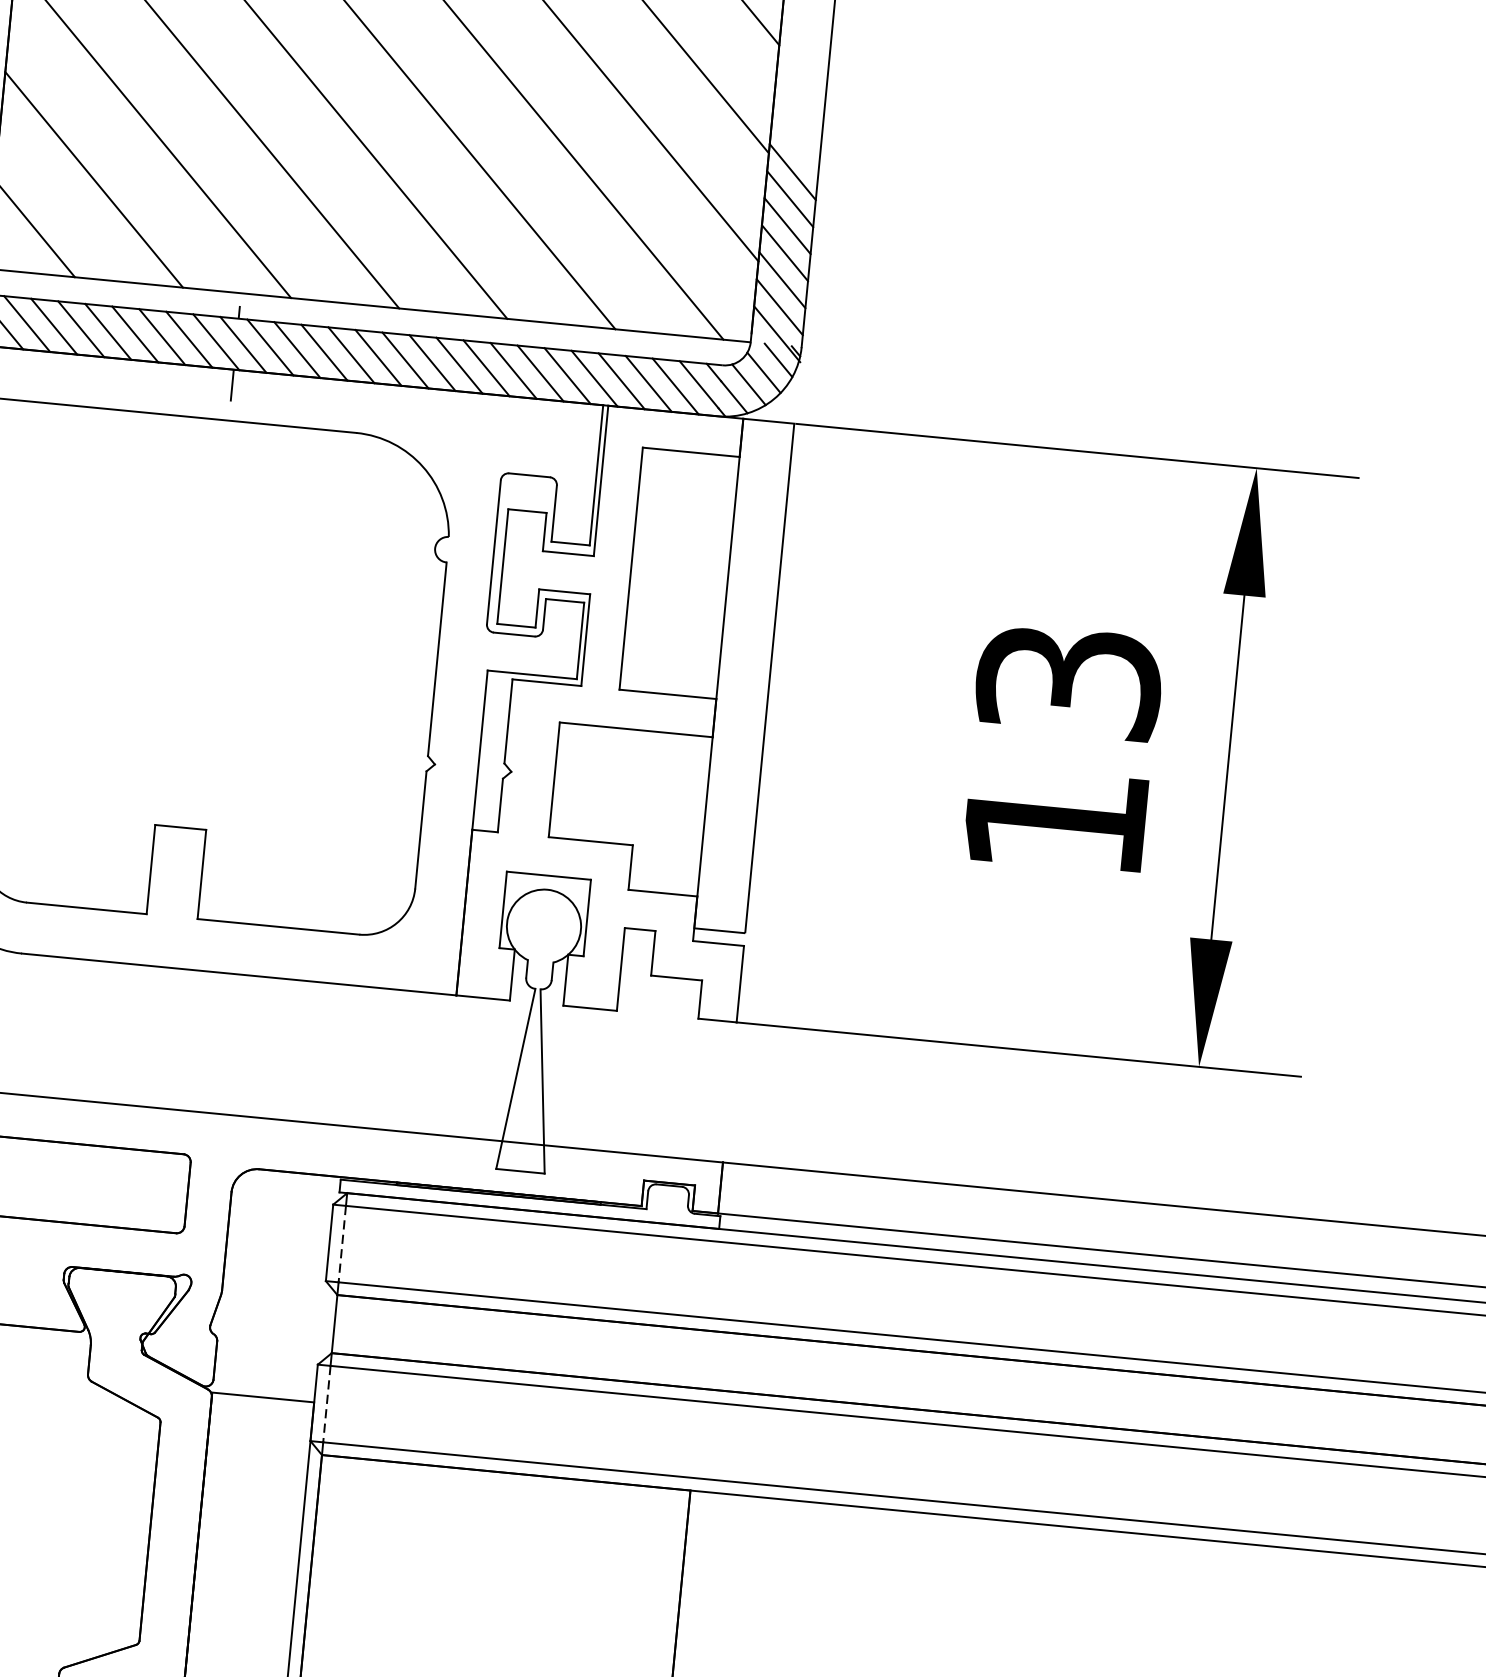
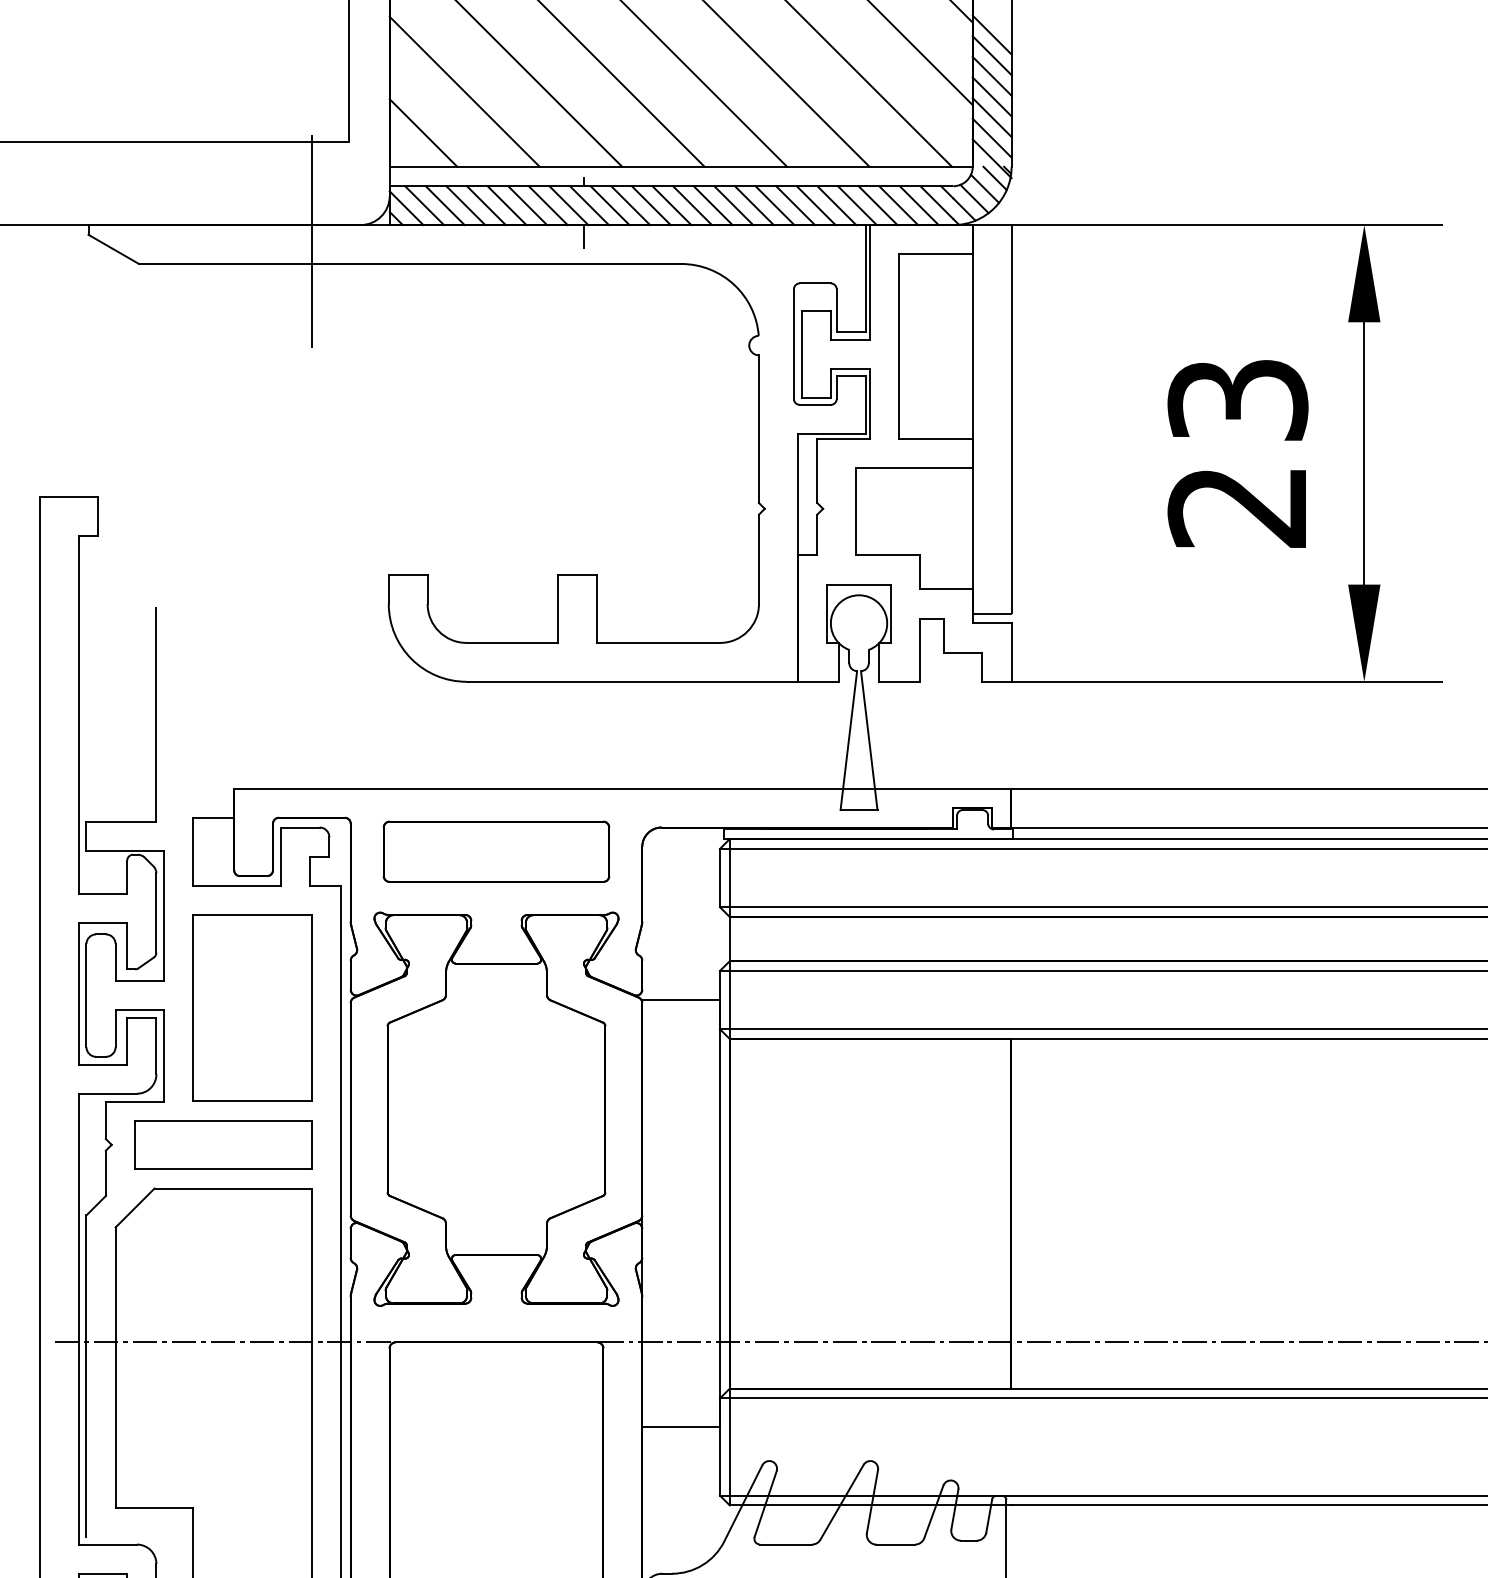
text: (1053, 822) -> (1236, 507), 13 -> 23
line: (341, 1244) -> (729, 878), dashed -> solid
line: (326, 1404) -> (729, 1000), dashed -> solid

